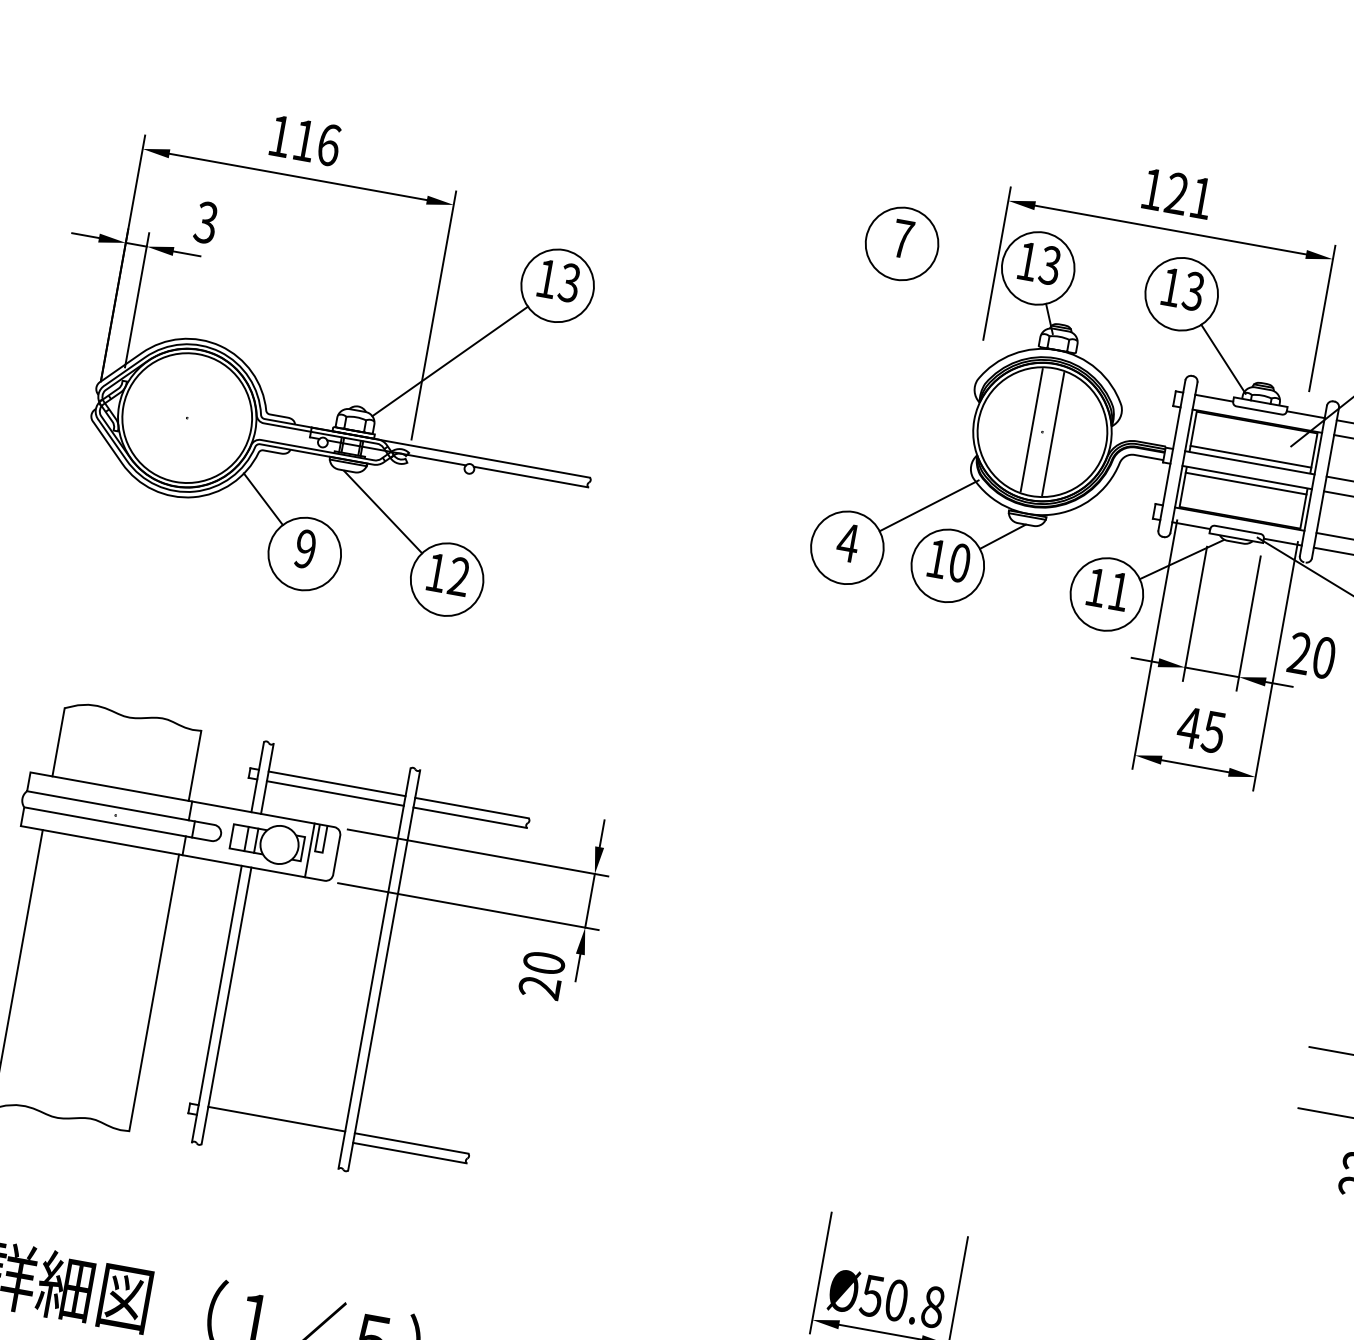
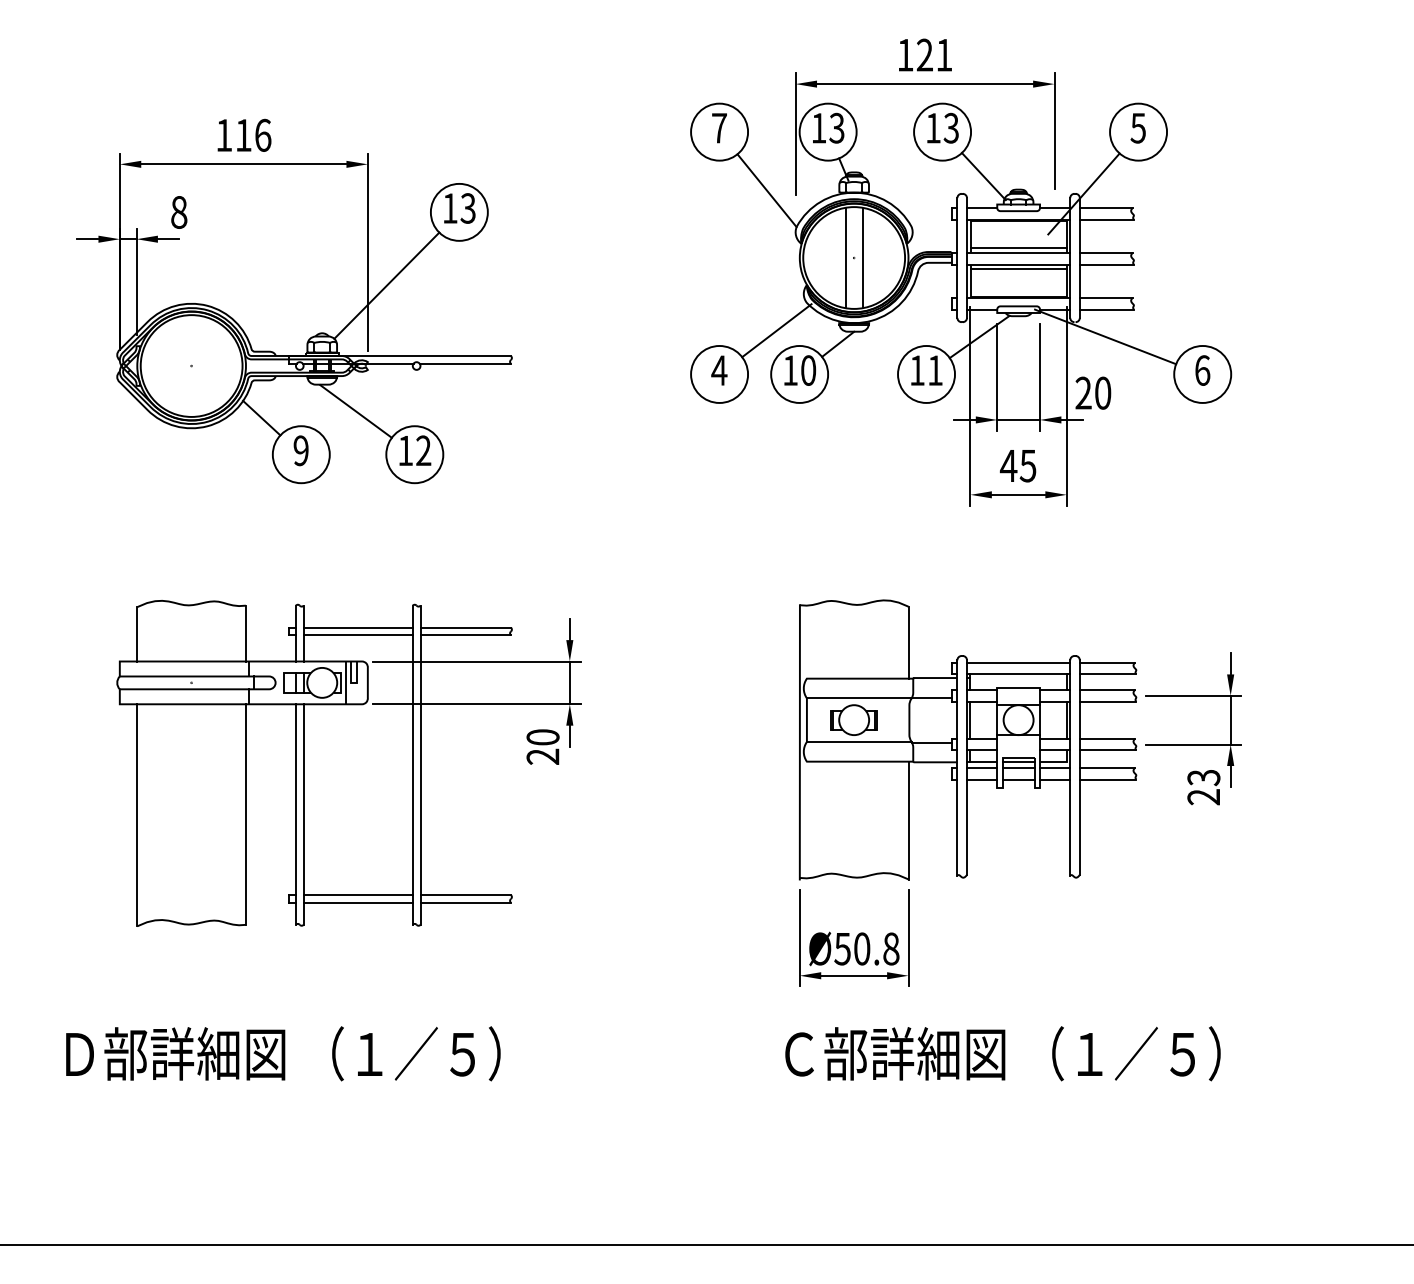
text: (205, 221) -> (178, 211), 3 -> 8
line: (947, 327) -> (766, 190), added
part: (1075, 1061) -> (967, 739), added
line: (274, 1128) -> (357, 902), added

